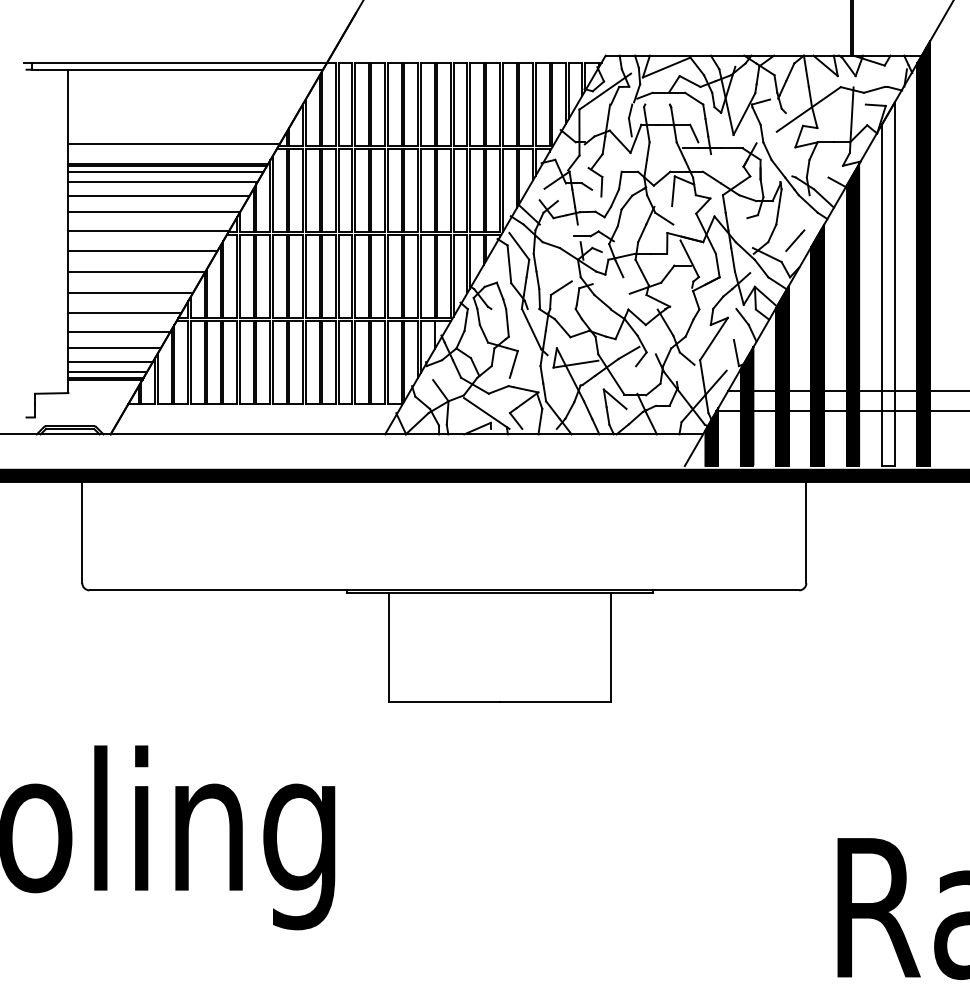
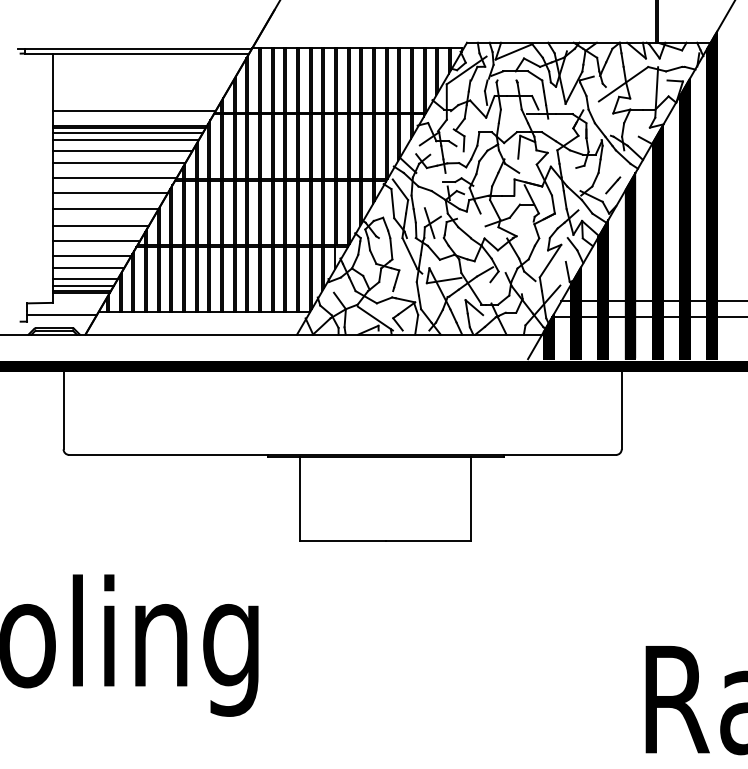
hatch: (887, 283) -> (684, 218), added
line: (557, 290) -> (429, 223), added
line: (80, 408) -> (62, 314), added

